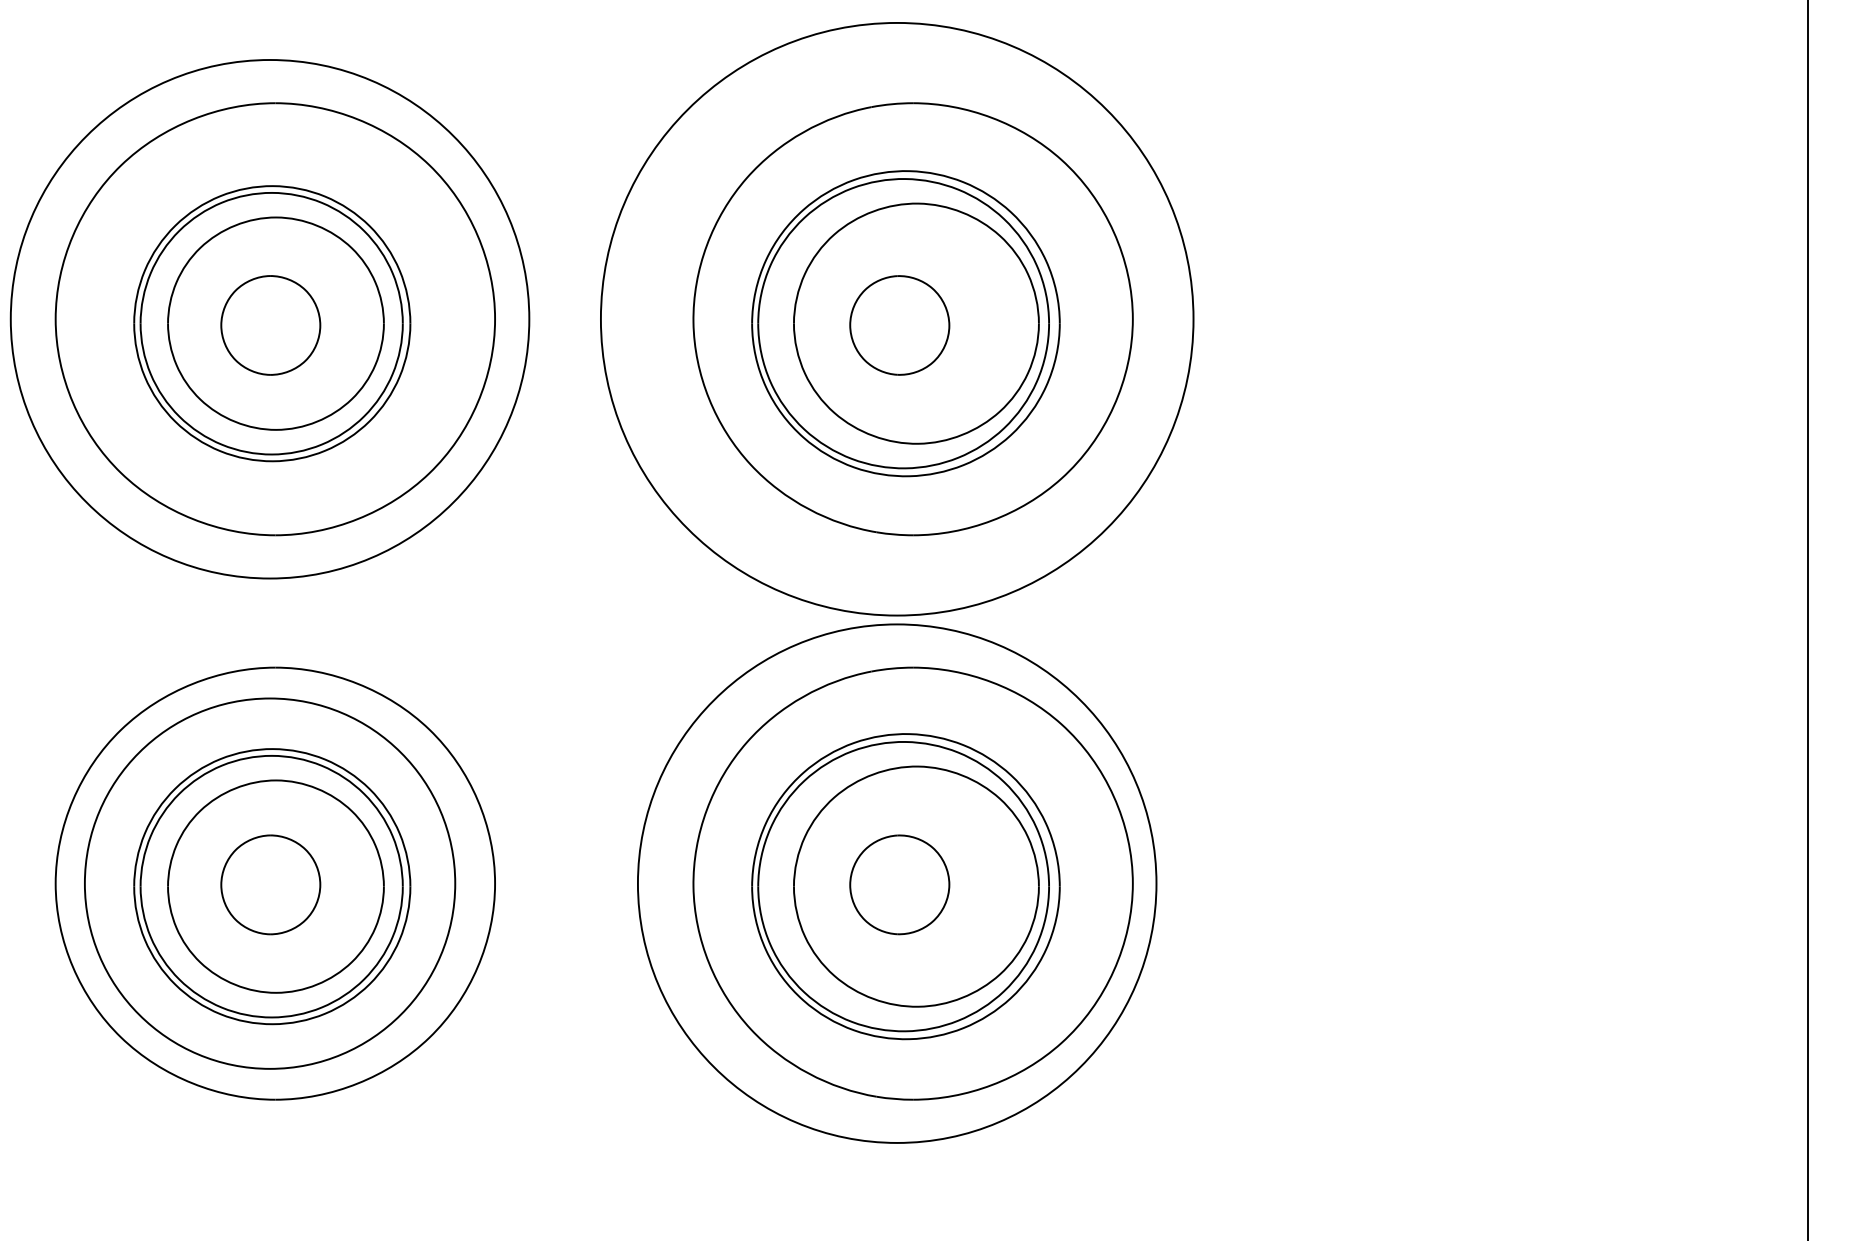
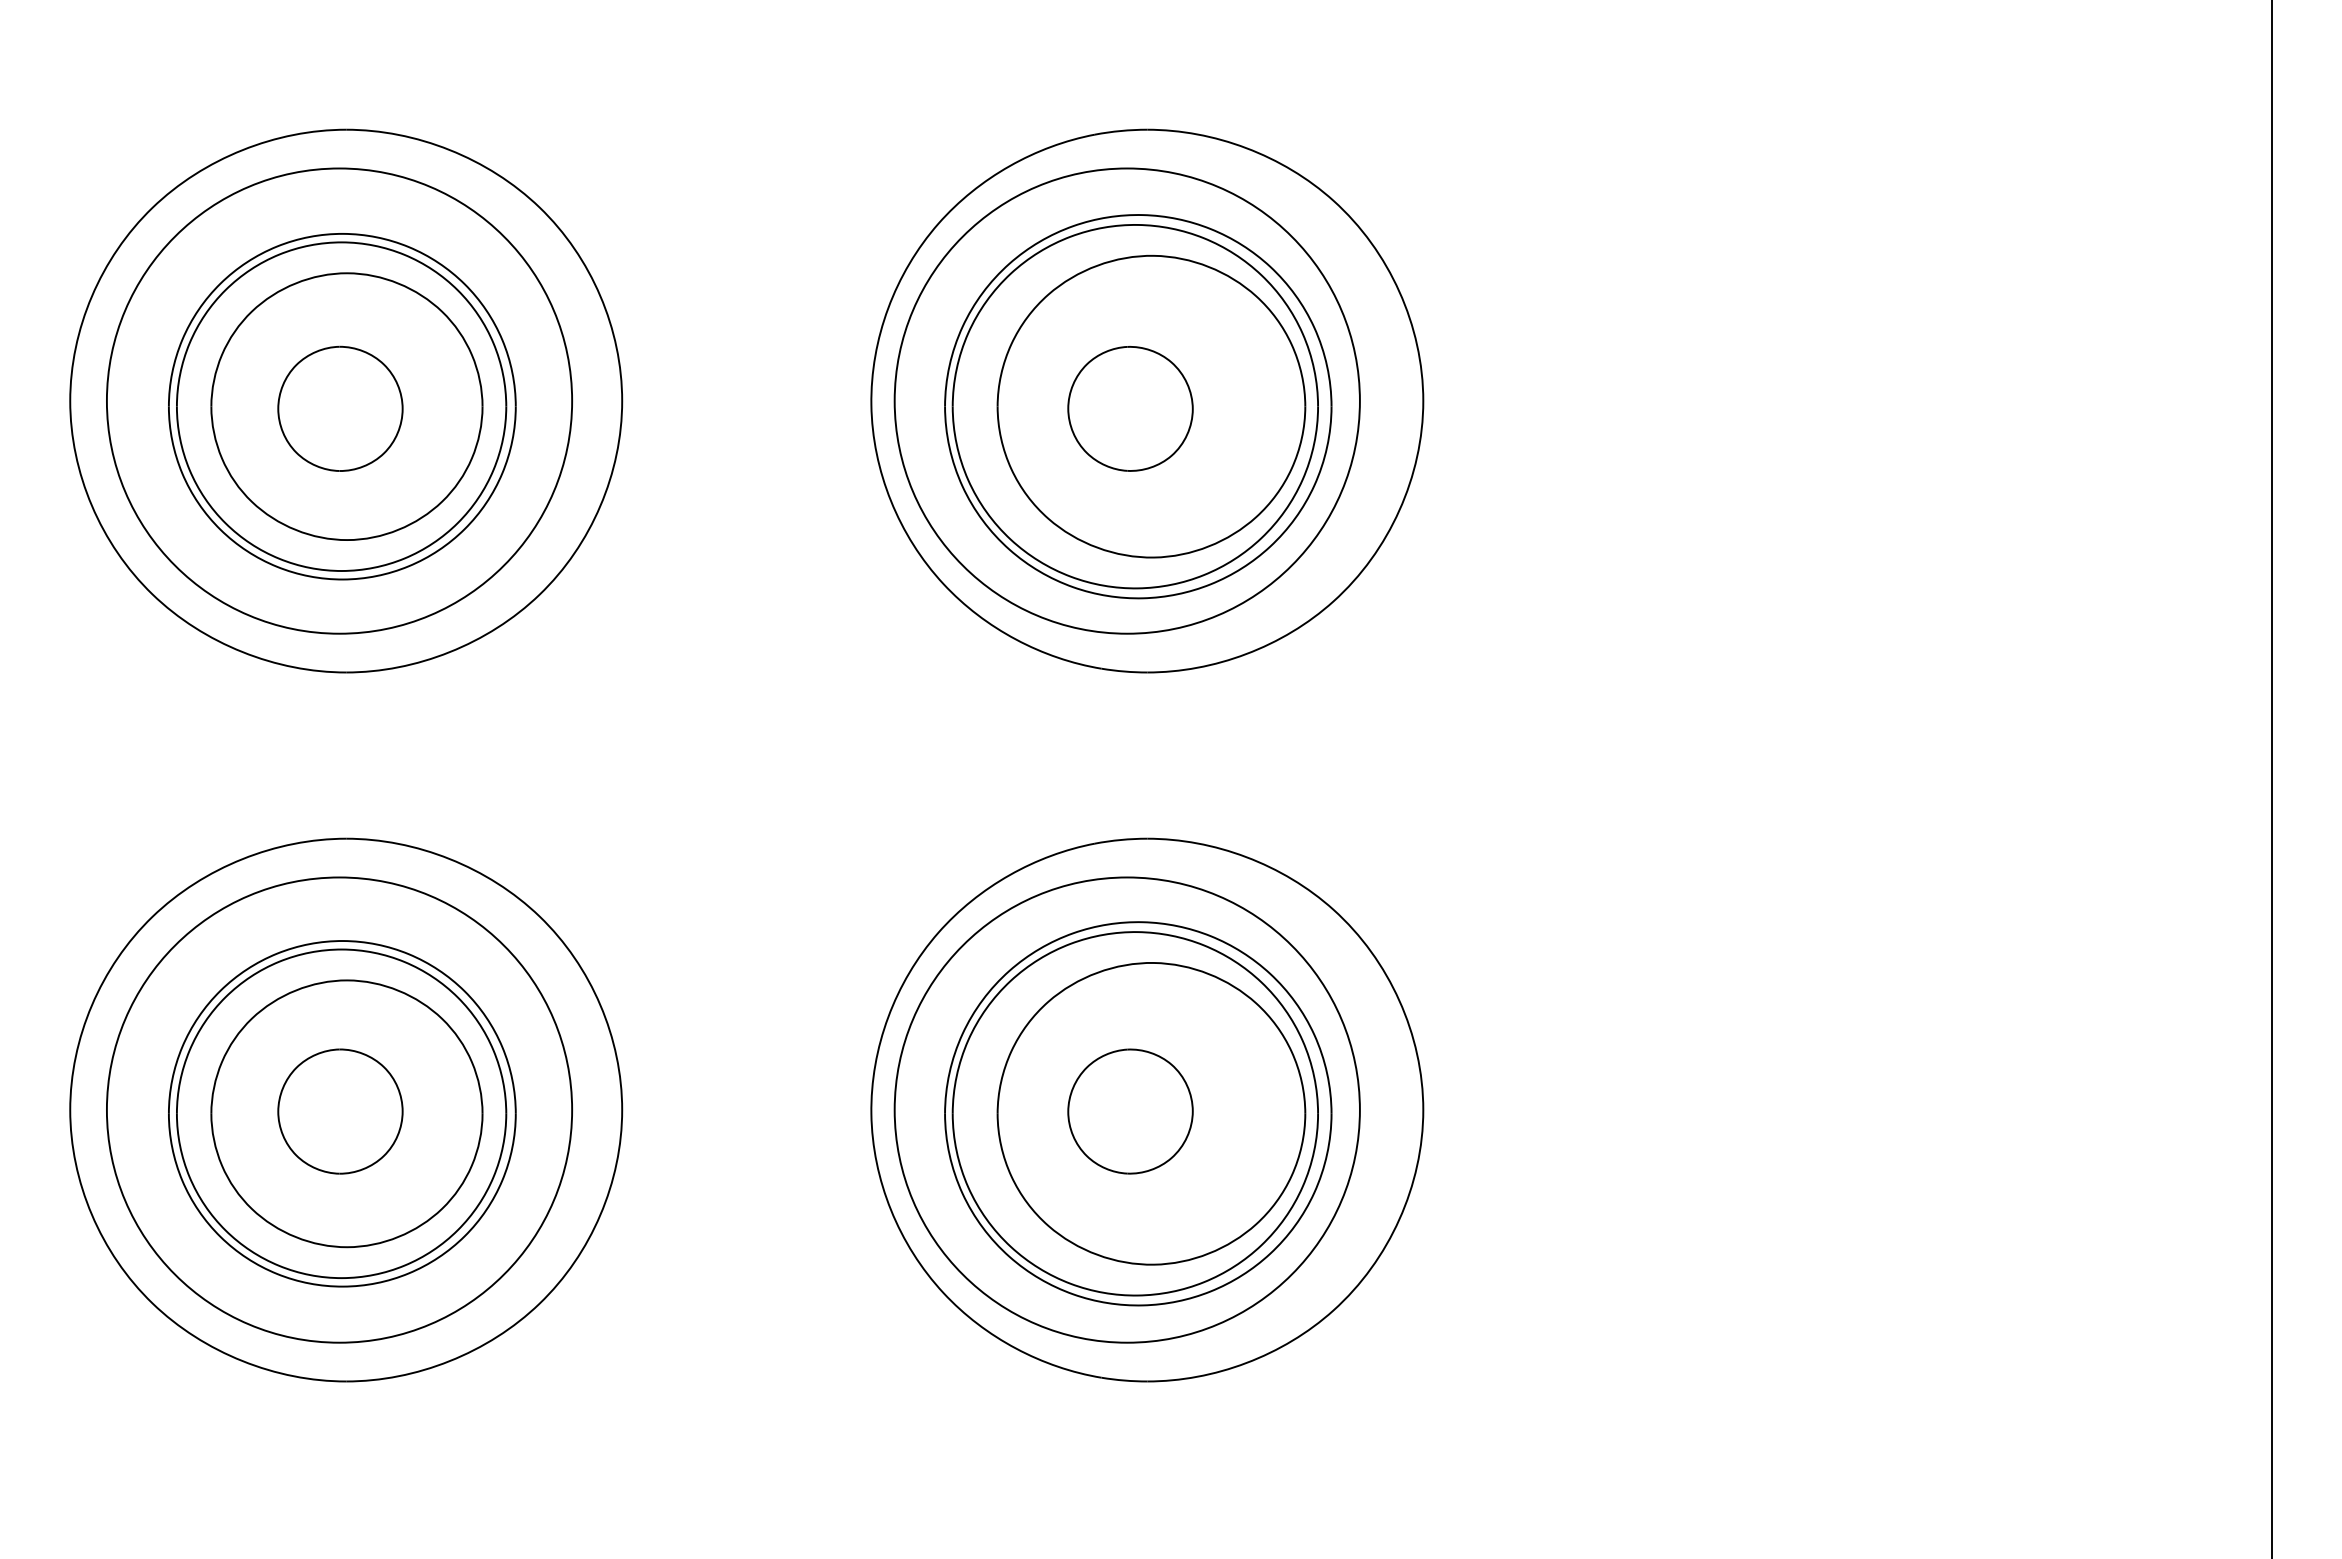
circle: (270, 318) -> (339, 400), size x0.71
circle: (896, 318) -> (1126, 400), size x0.62
circle: (896, 883) -> (1126, 1109), size x0.71

